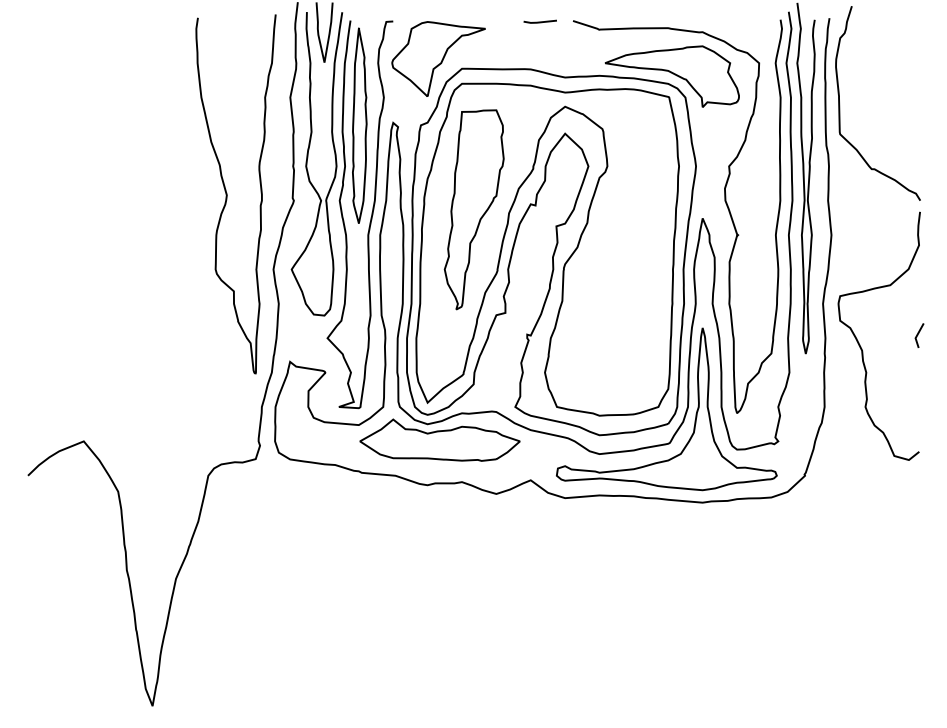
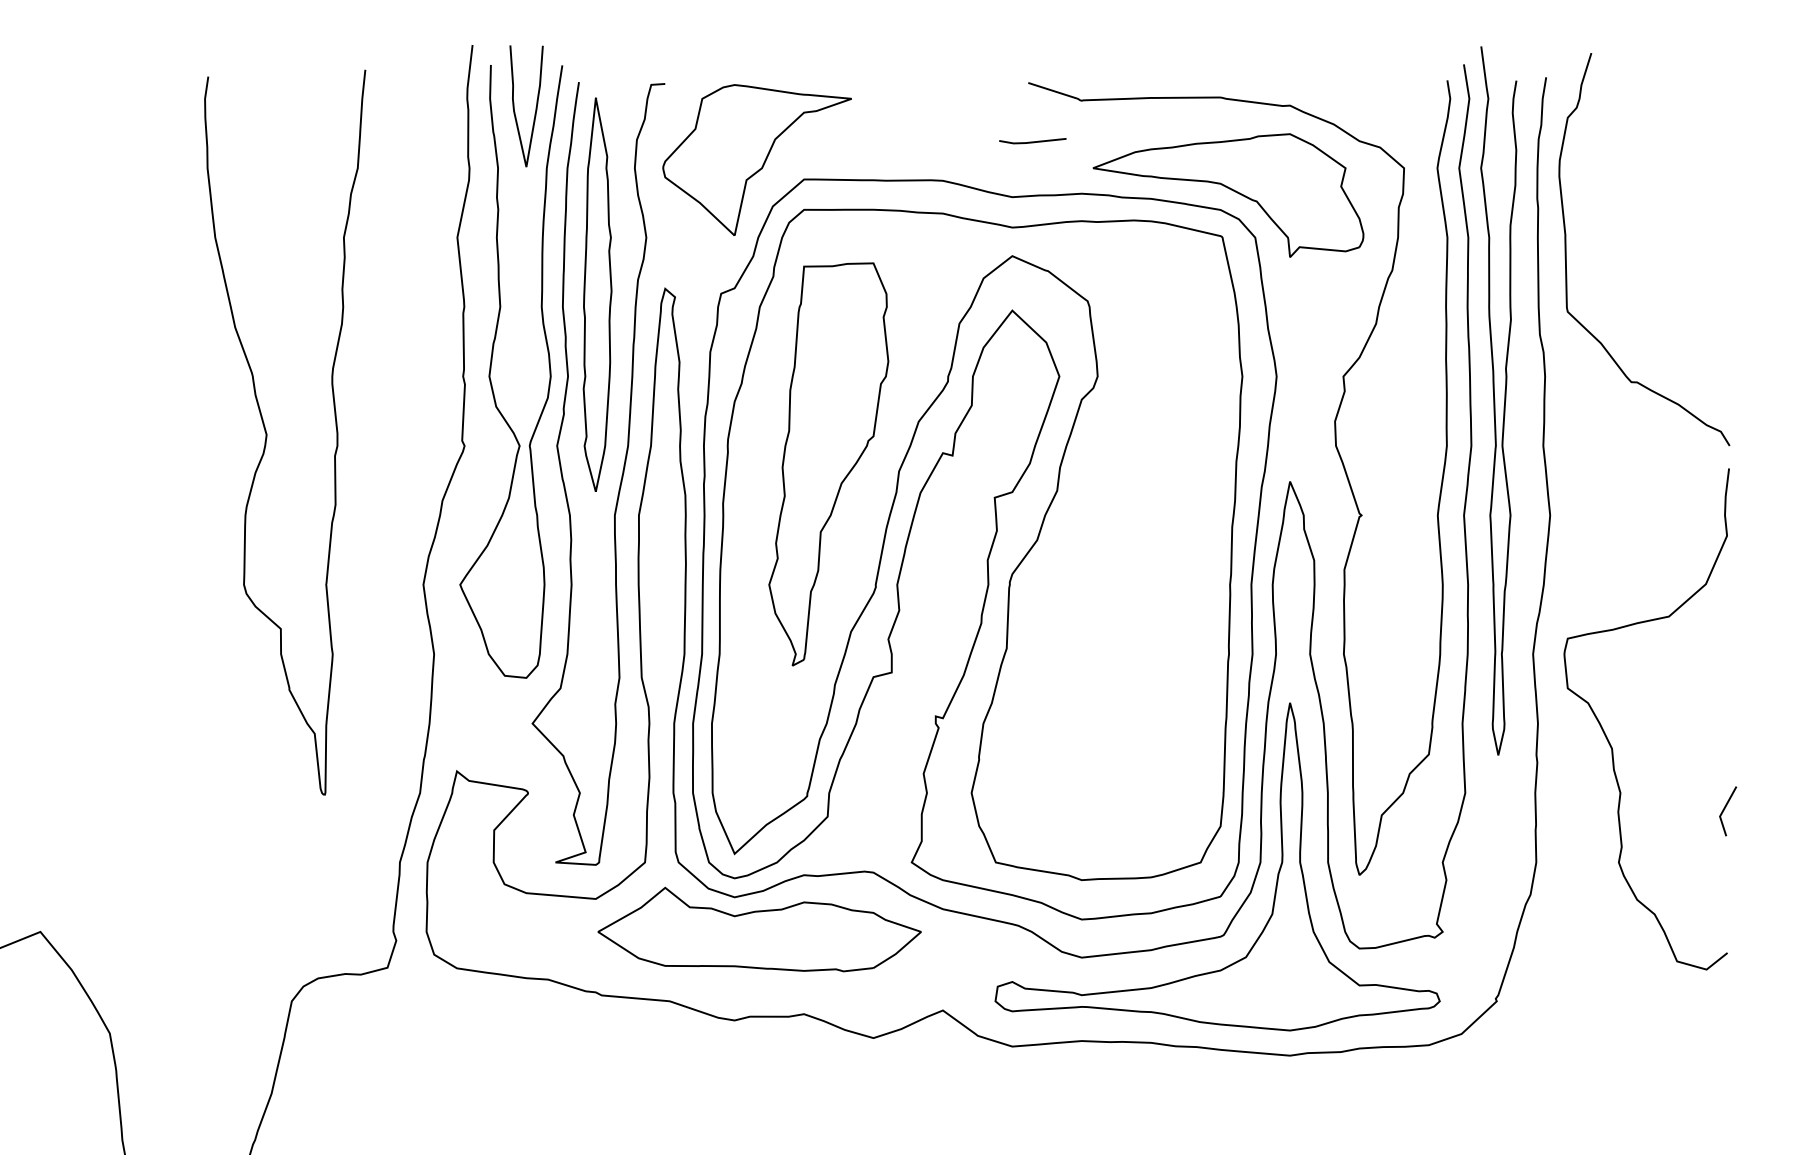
line: (539, 21) -> (1031, 140), moved
curve: (227, 194) -> (267, 433), moved
line: (918, 335) -> (1725, 810), moved

